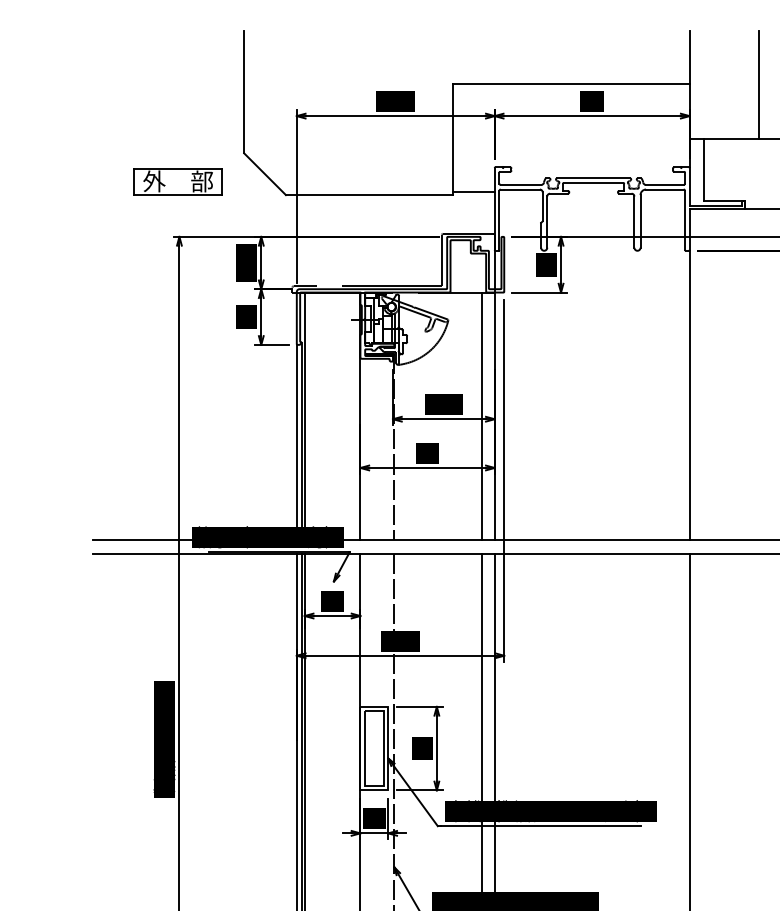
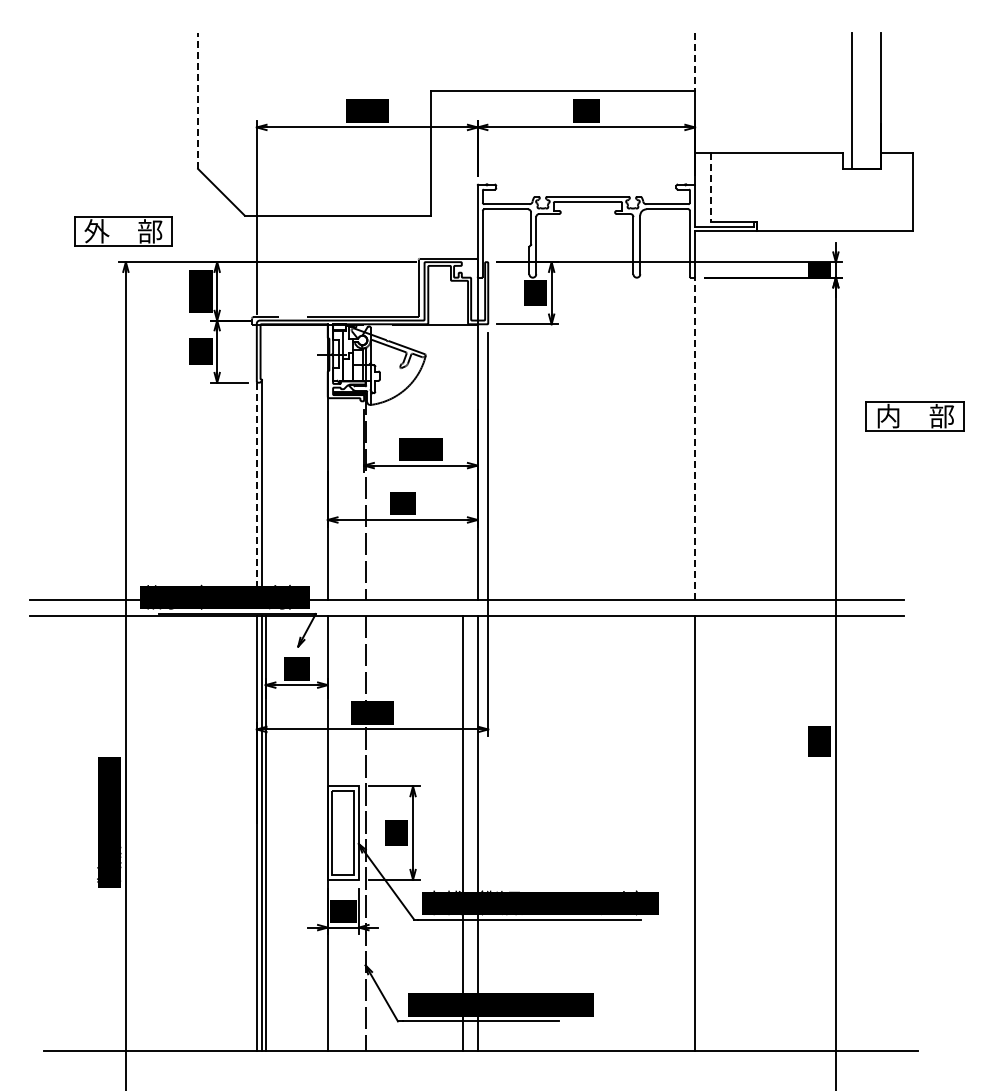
line: (690, 57) -> (695, 62), solid -> dashed
line: (759, 84) -> (772, 92), removed
line: (244, 91) -> (198, 100), solid -> dashed
line: (703, 170) -> (710, 188), solid -> dashed
part: (178, 181) -> (123, 231), moved
line: (474, 192) -> (454, 212), removed
line: (690, 394) -> (695, 438), solid -> dashed
line: (304, 416) -> (265, 462), removed
line: (482, 416) -> (463, 462), removed
line: (296, 442) -> (256, 491), solid -> dashed

